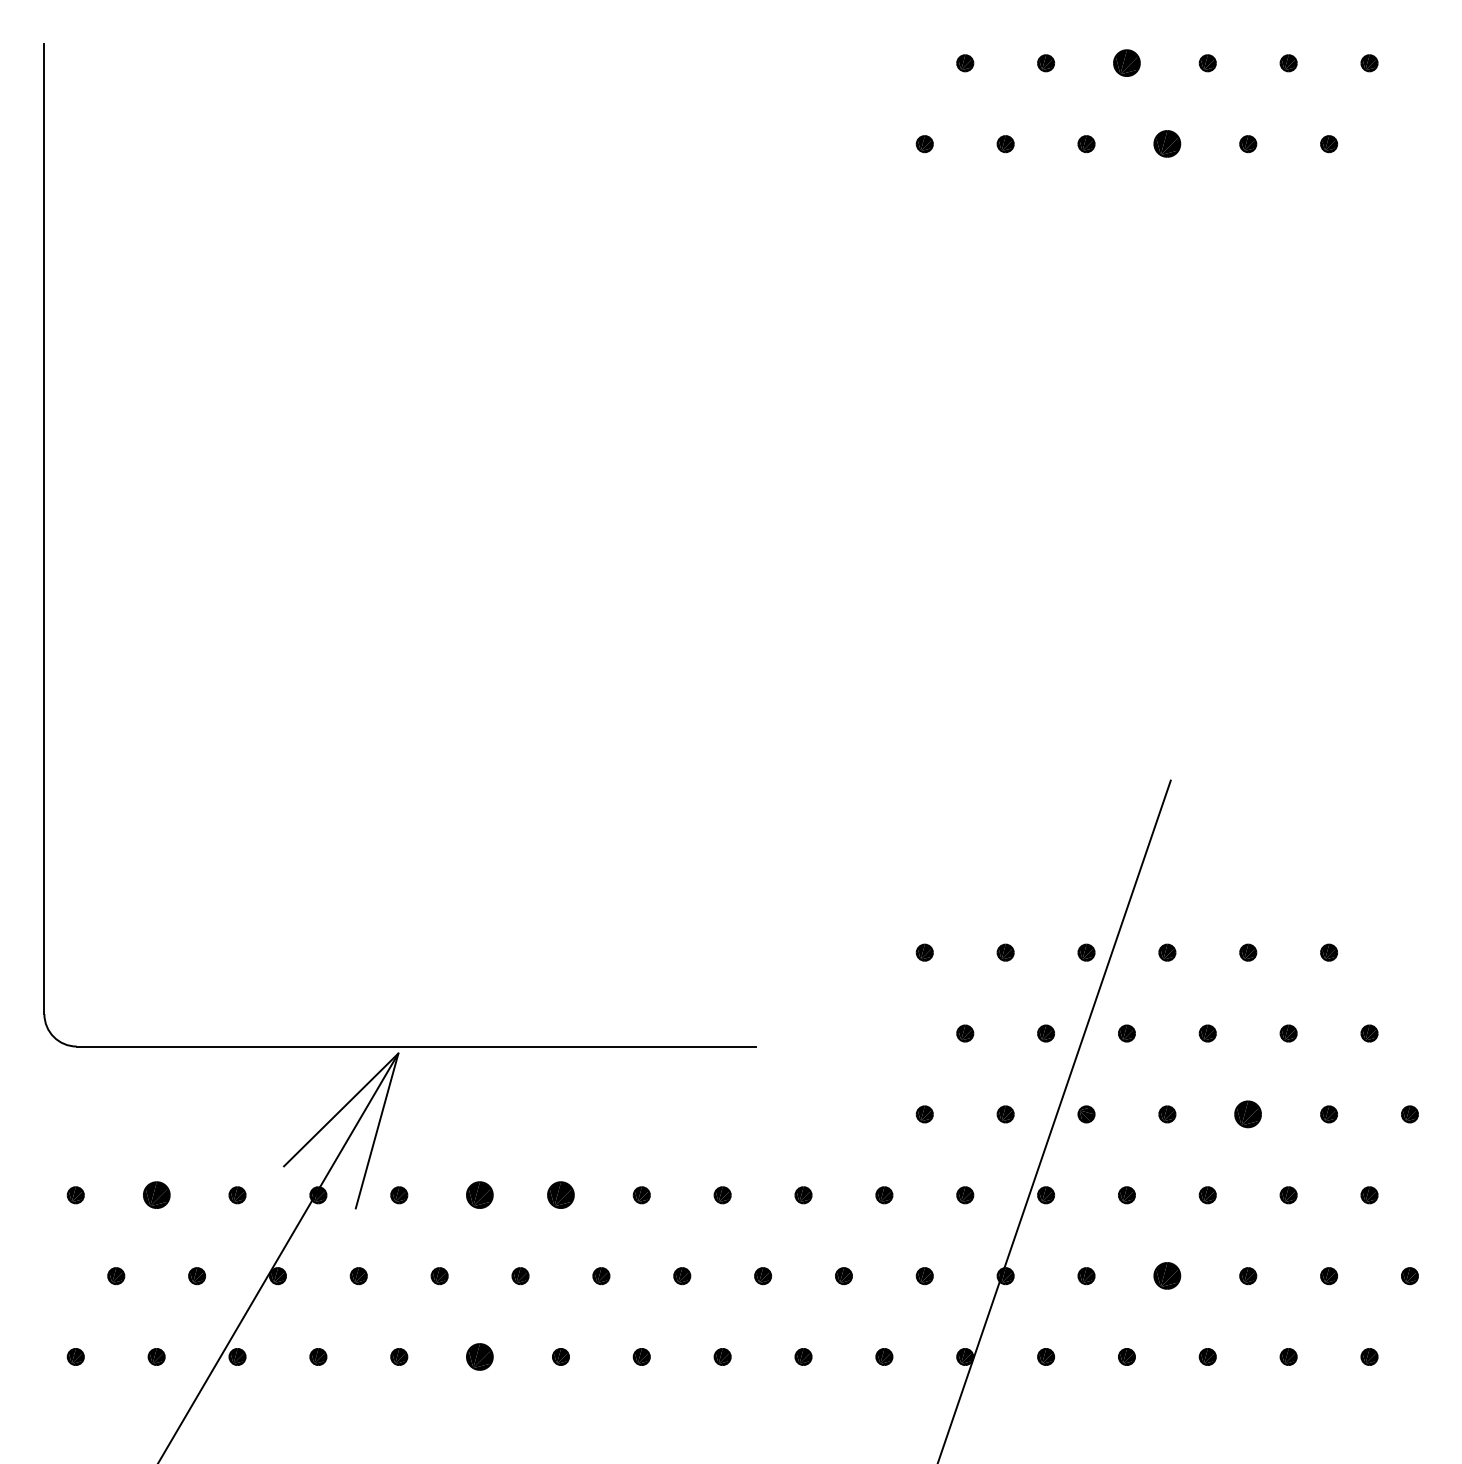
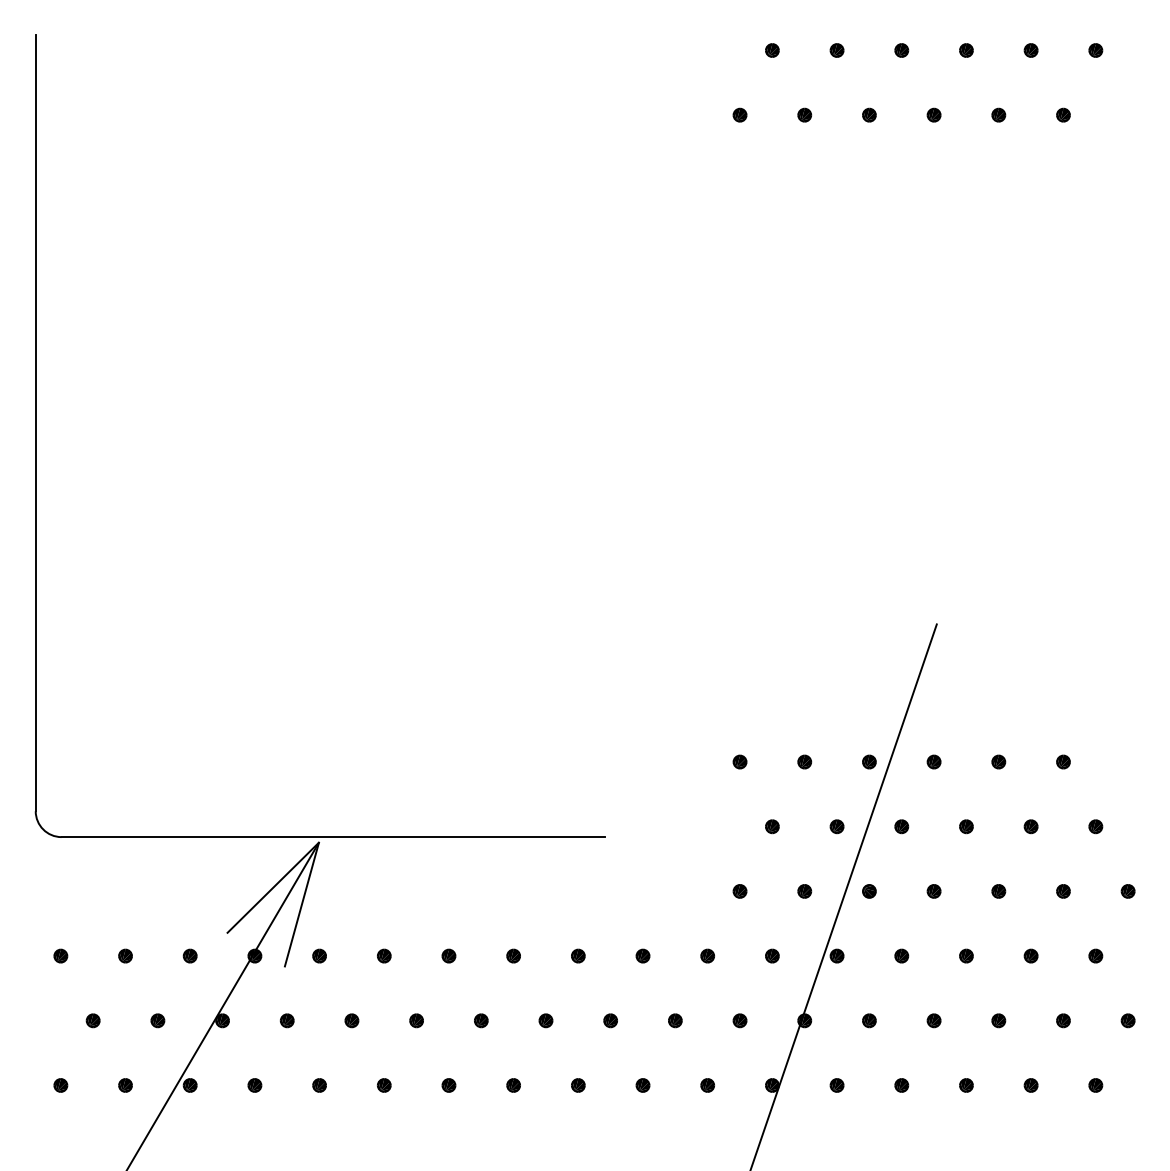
part: (1126, 63) -> (901, 50), size x0.62
part: (1167, 144) -> (934, 115), size x0.62
part: (1248, 1114) -> (999, 891), size x0.62
part: (156, 1195) -> (125, 956), size x0.62
part: (480, 1195) -> (384, 956), size x0.62
part: (560, 1195) -> (448, 956), size x0.62
part: (1167, 1276) -> (934, 1021), size x0.62
part: (480, 1356) -> (384, 1085), size x0.62

